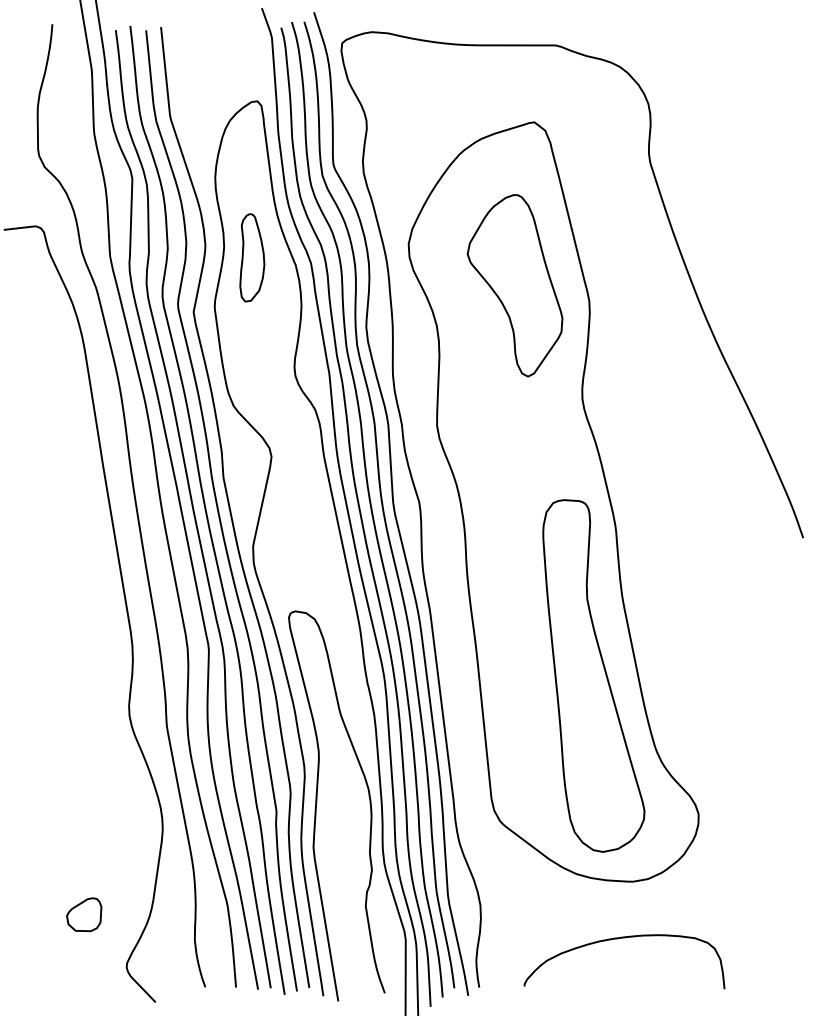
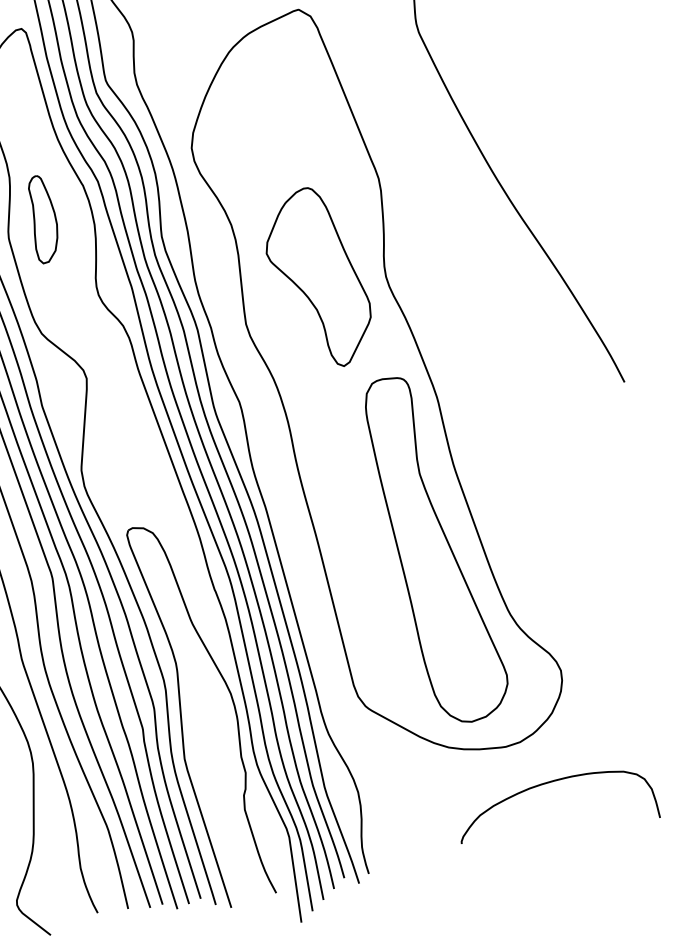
part: (252, 257) -> (44, 218), moved
part: (514, 285) -> (317, 277), moved
curve: (618, 939) -> (548, 783), moved

